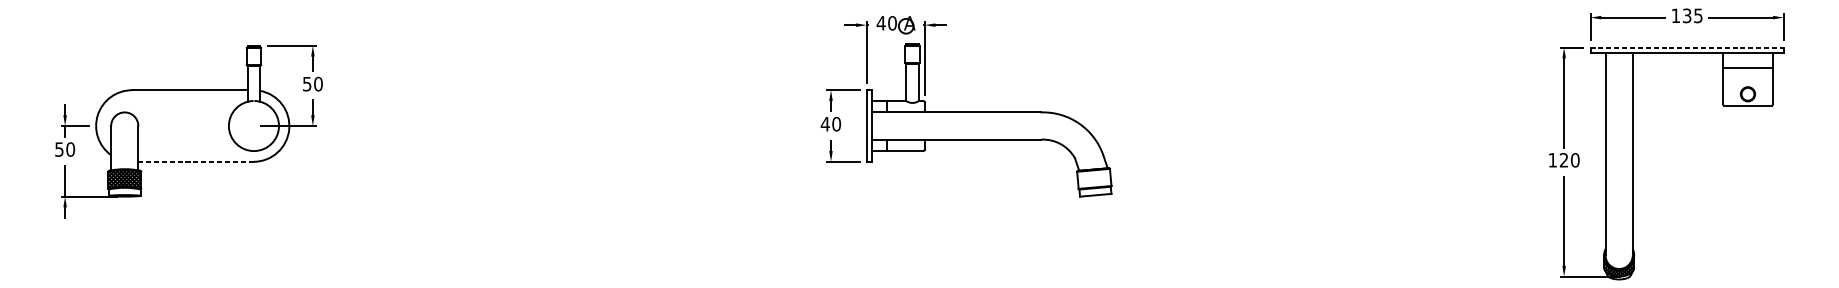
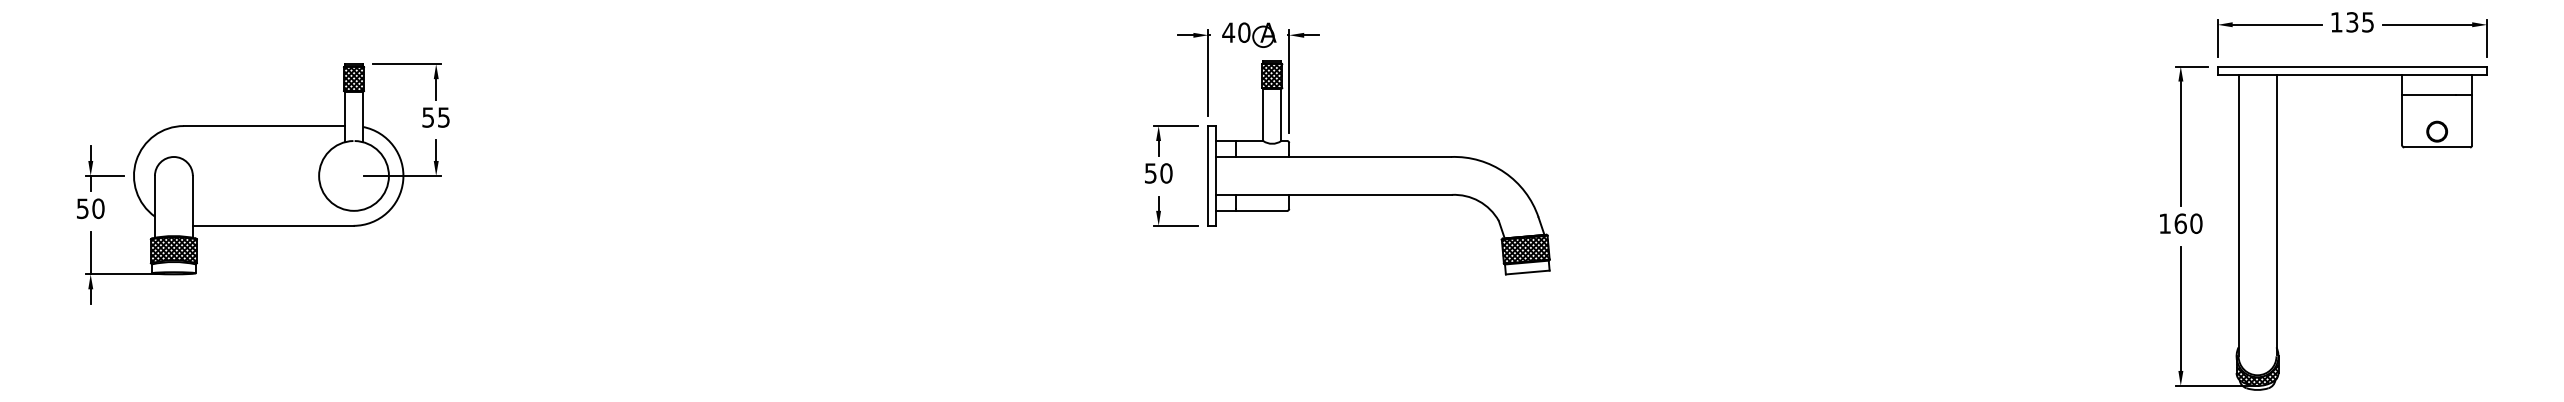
line: (1687, 47) -> (2352, 66), dashed -> solid
hatch: (912, 54) -> (1272, 76), added
hatch: (254, 56) -> (354, 79), added
text: (318, 84) -> (443, 117), 50 -> 55
text: (825, 124) -> (1150, 173), 40 -> 50
text: (1563, 160) -> (2180, 223), 120 -> 160
line: (195, 161) -> (272, 225), dashed -> solid
hatch: (1094, 178) -> (1525, 249), added

